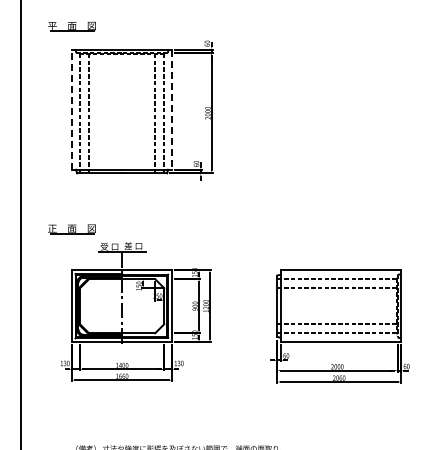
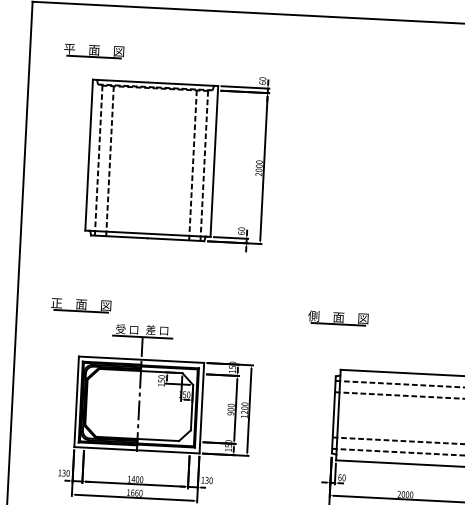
line: (72, 109) -> (89, 155), dashed -> solid
line: (172, 110) -> (214, 162), dashed -> solid
part: (276, 229) -> (337, 318), added

